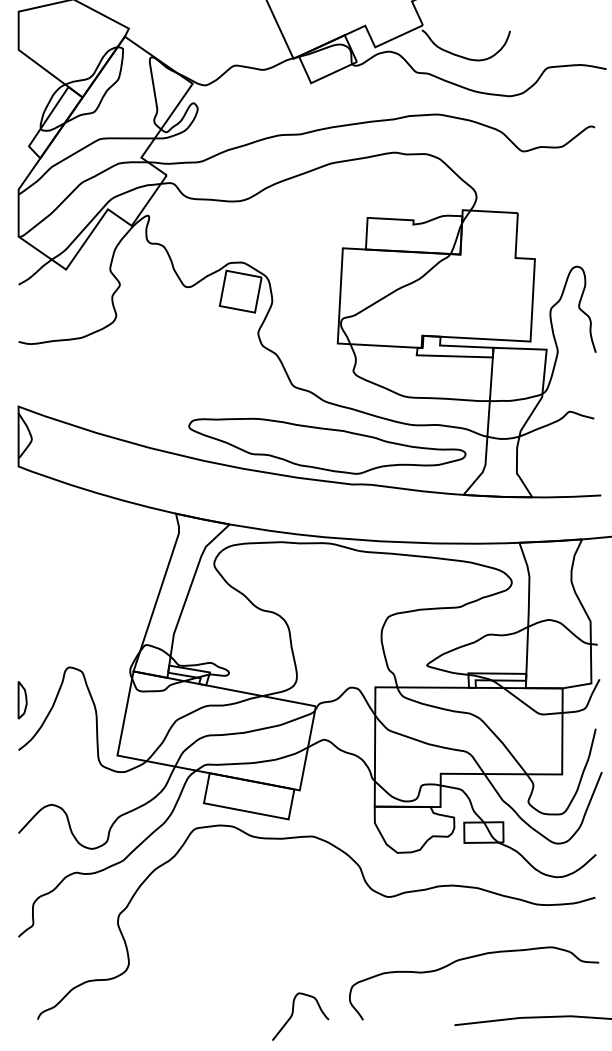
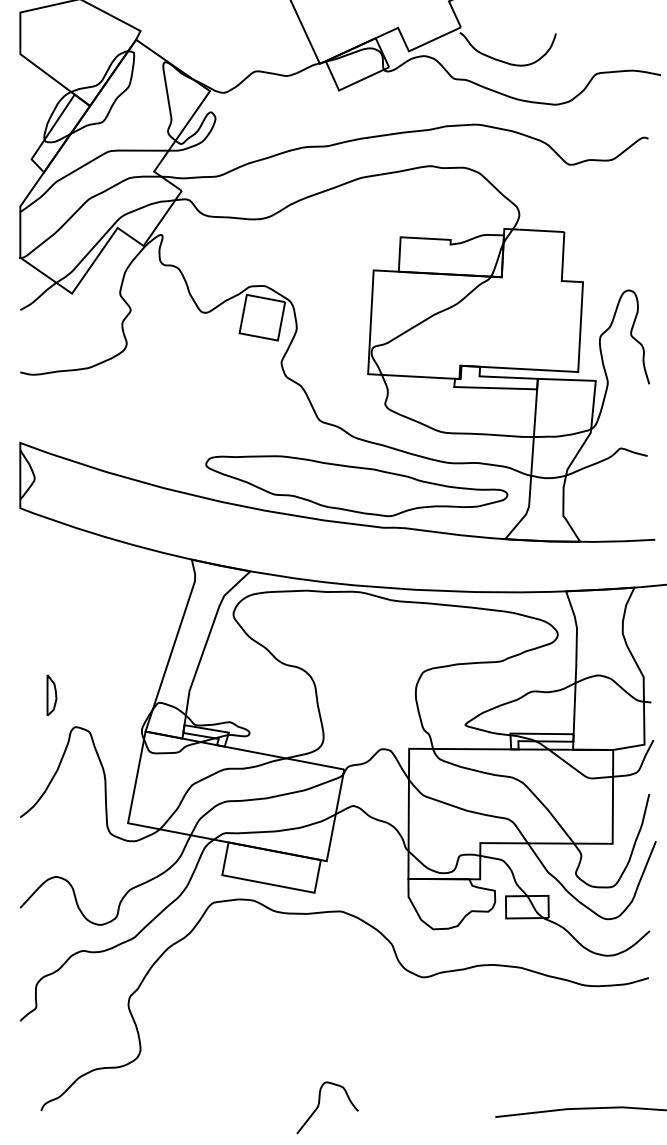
part: (22, 700) -> (51, 695), moved
curve: (466, 959) -> (508, 1045), removed

